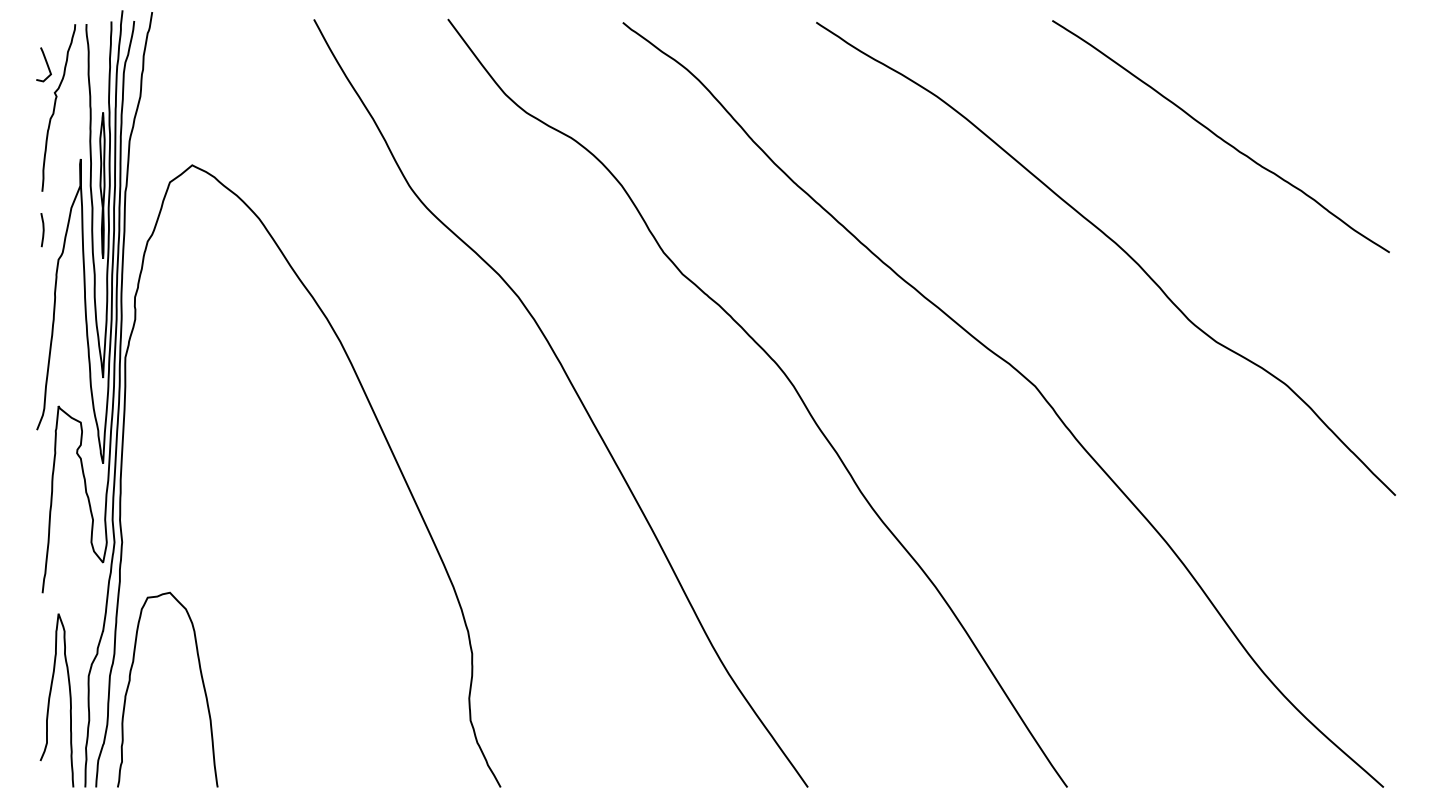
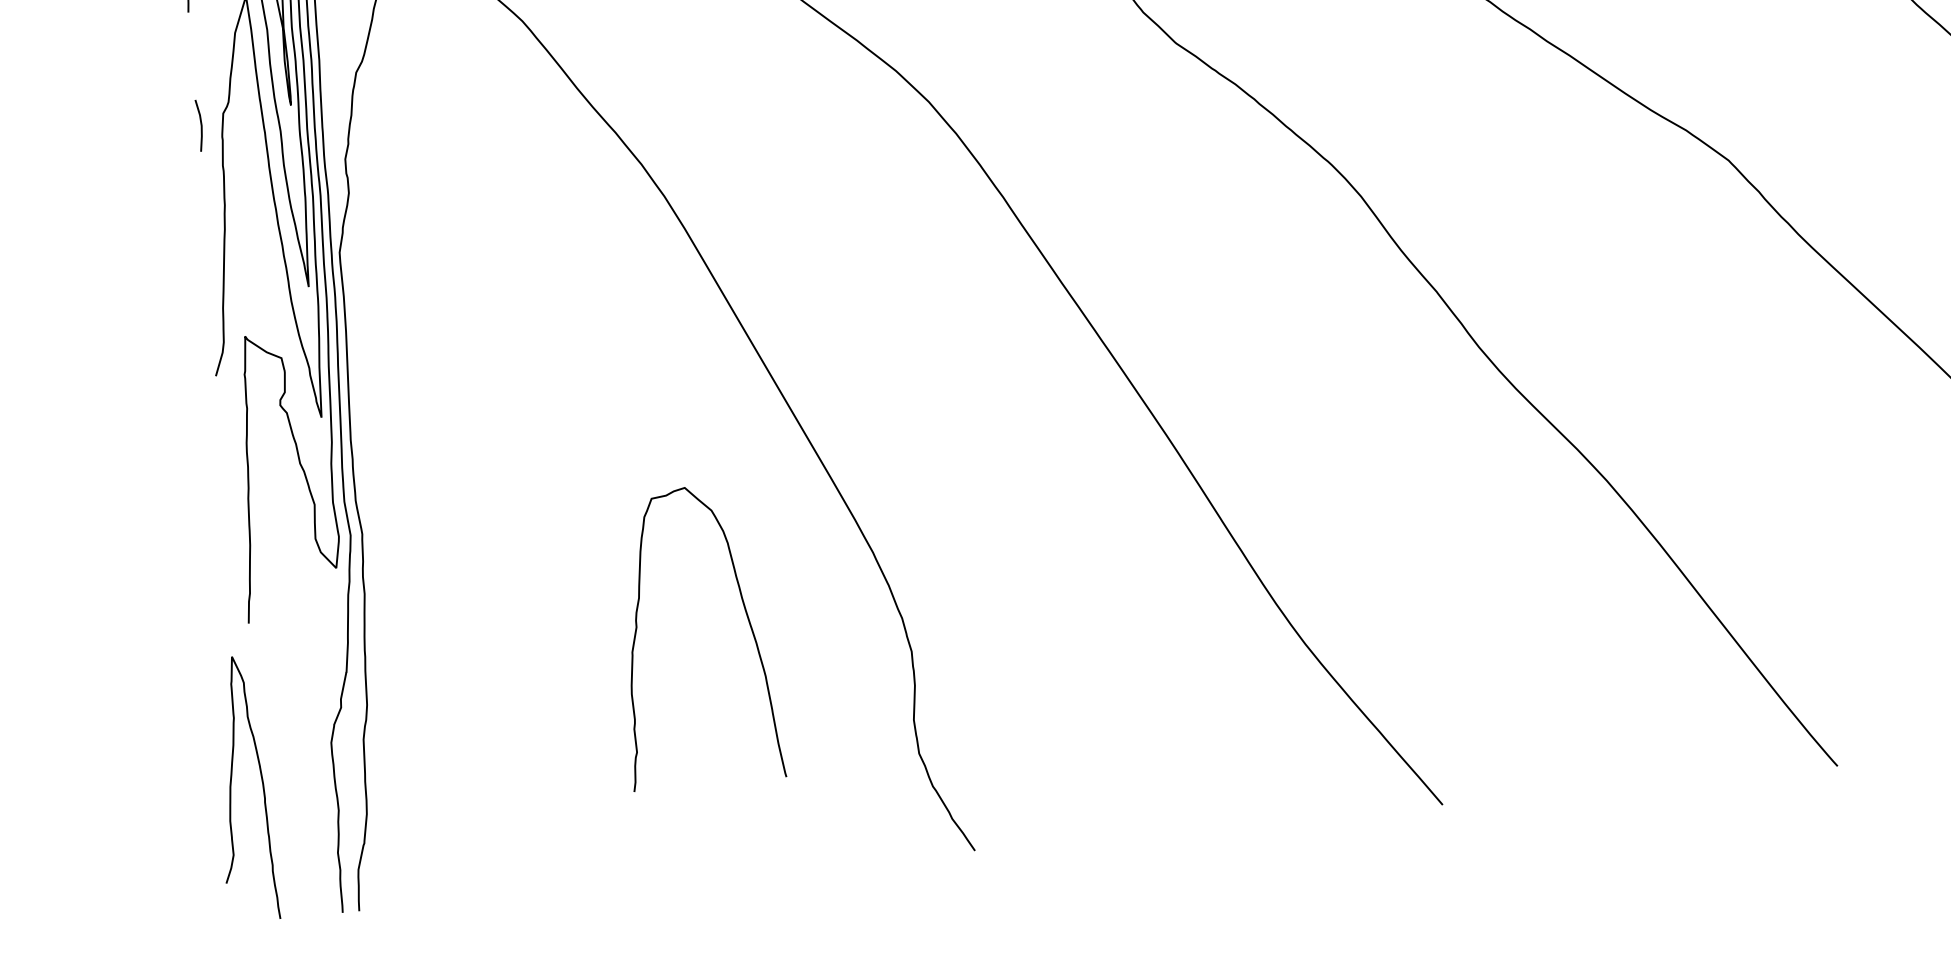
line: (42, 230) -> (199, 126), moved
curve: (201, 680) -> (745, 616), moved
curve: (50, 698) -> (232, 786), moved

